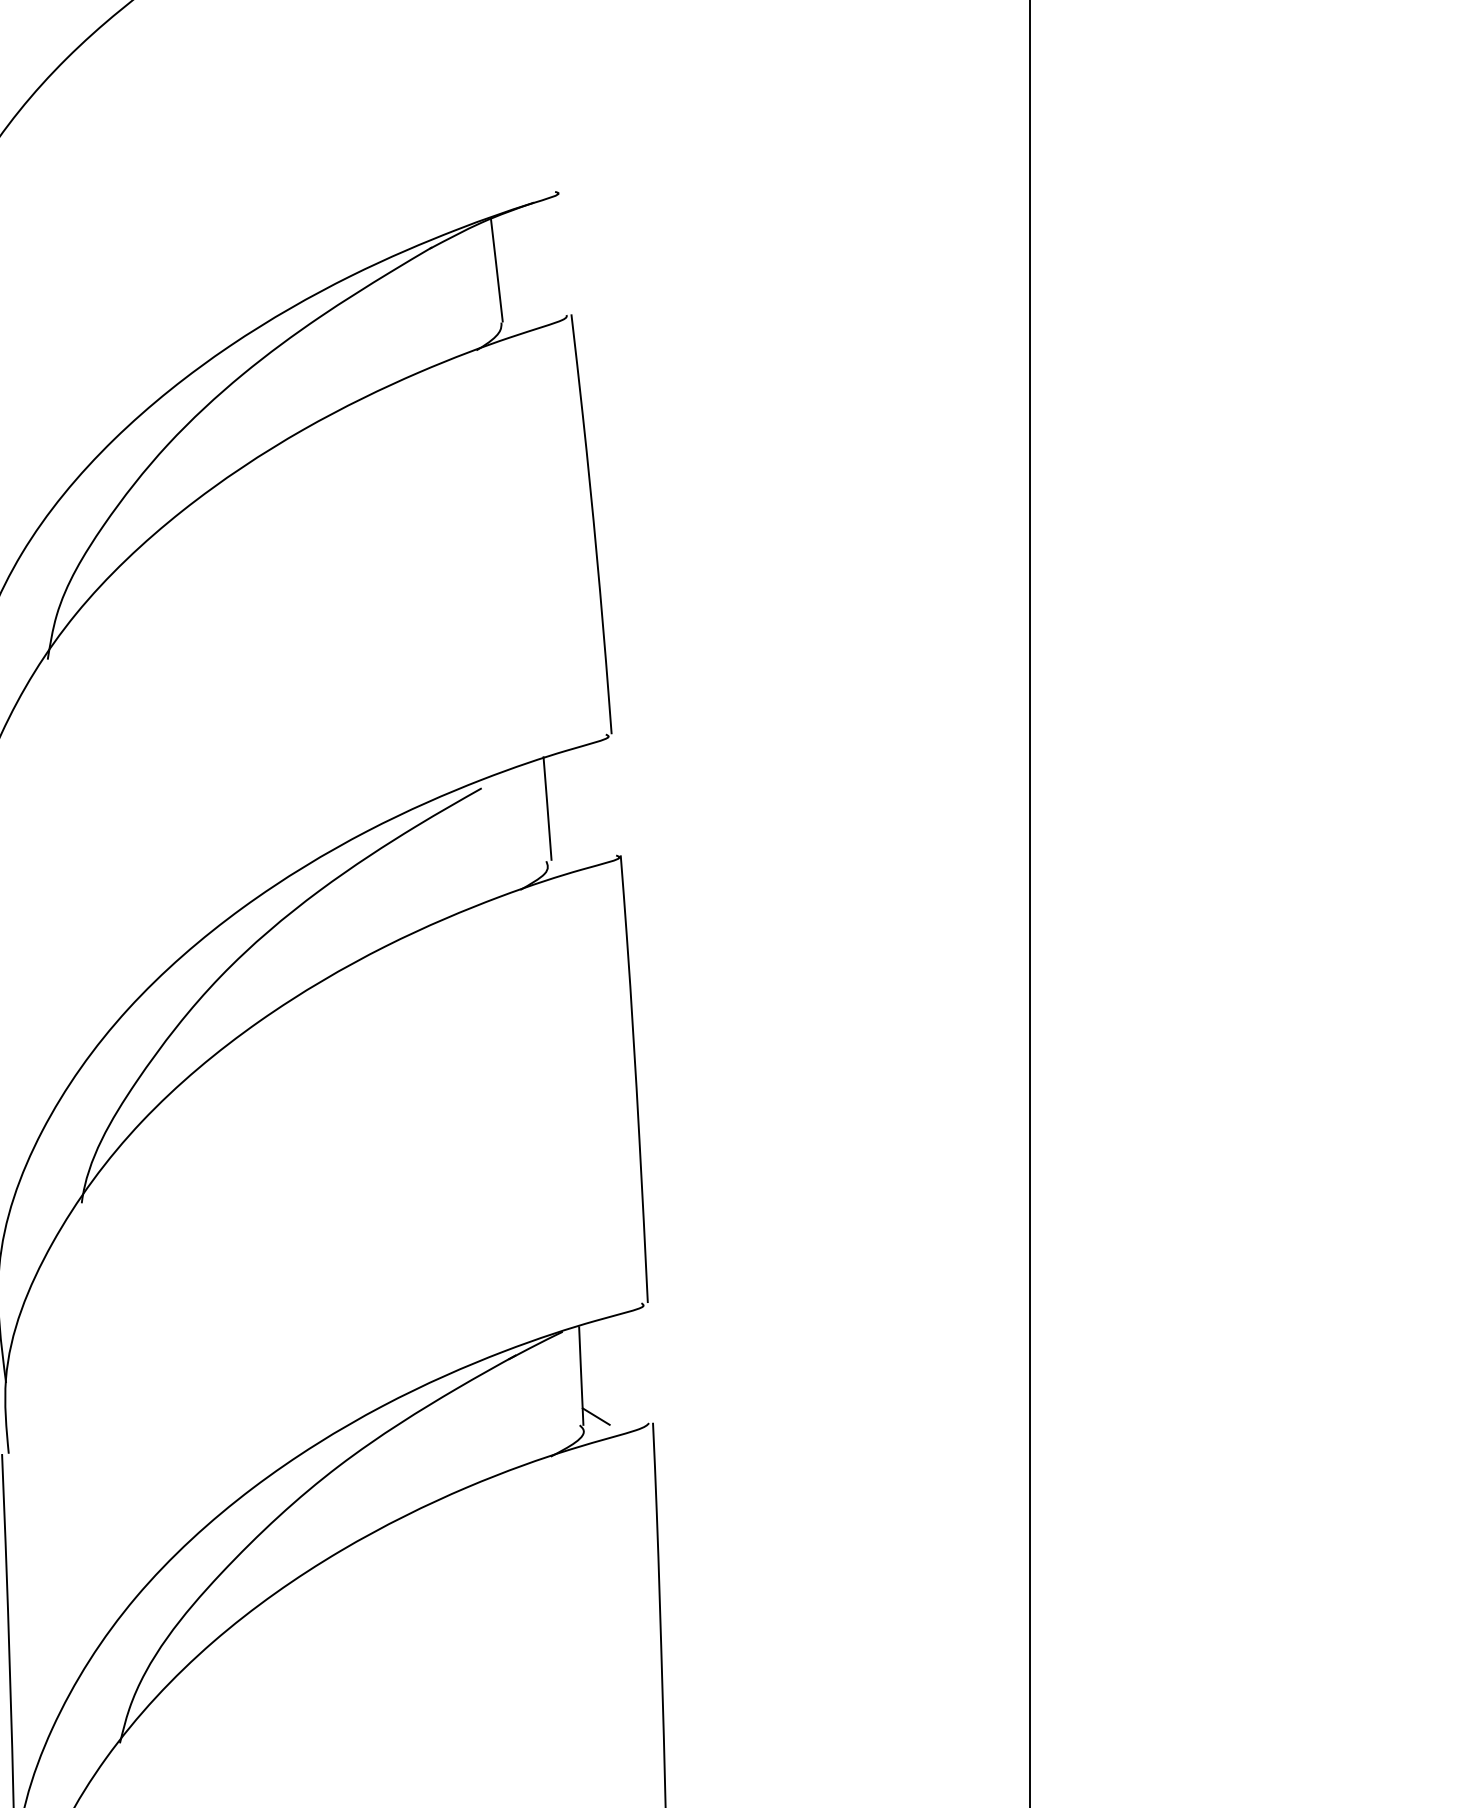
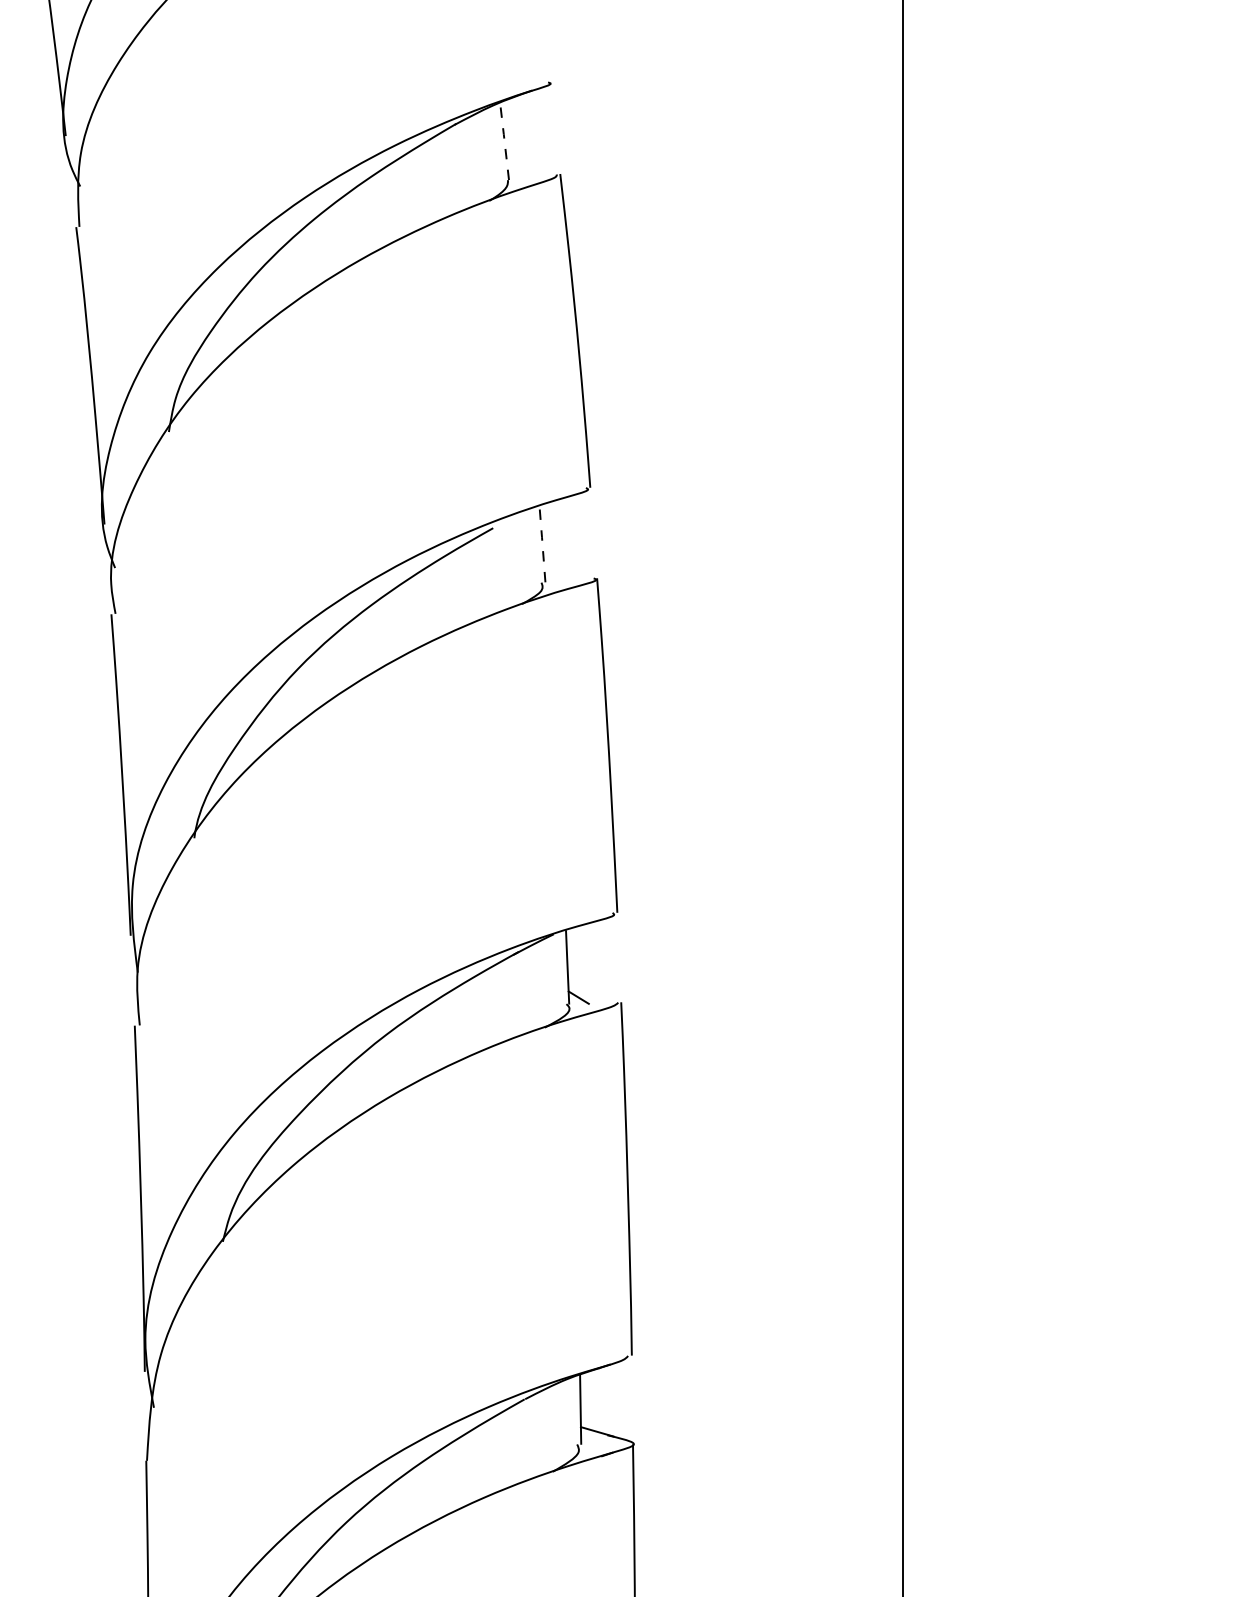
line: (496, 270) -> (504, 141), solid -> dashed
line: (547, 808) -> (542, 543), solid -> dashed

